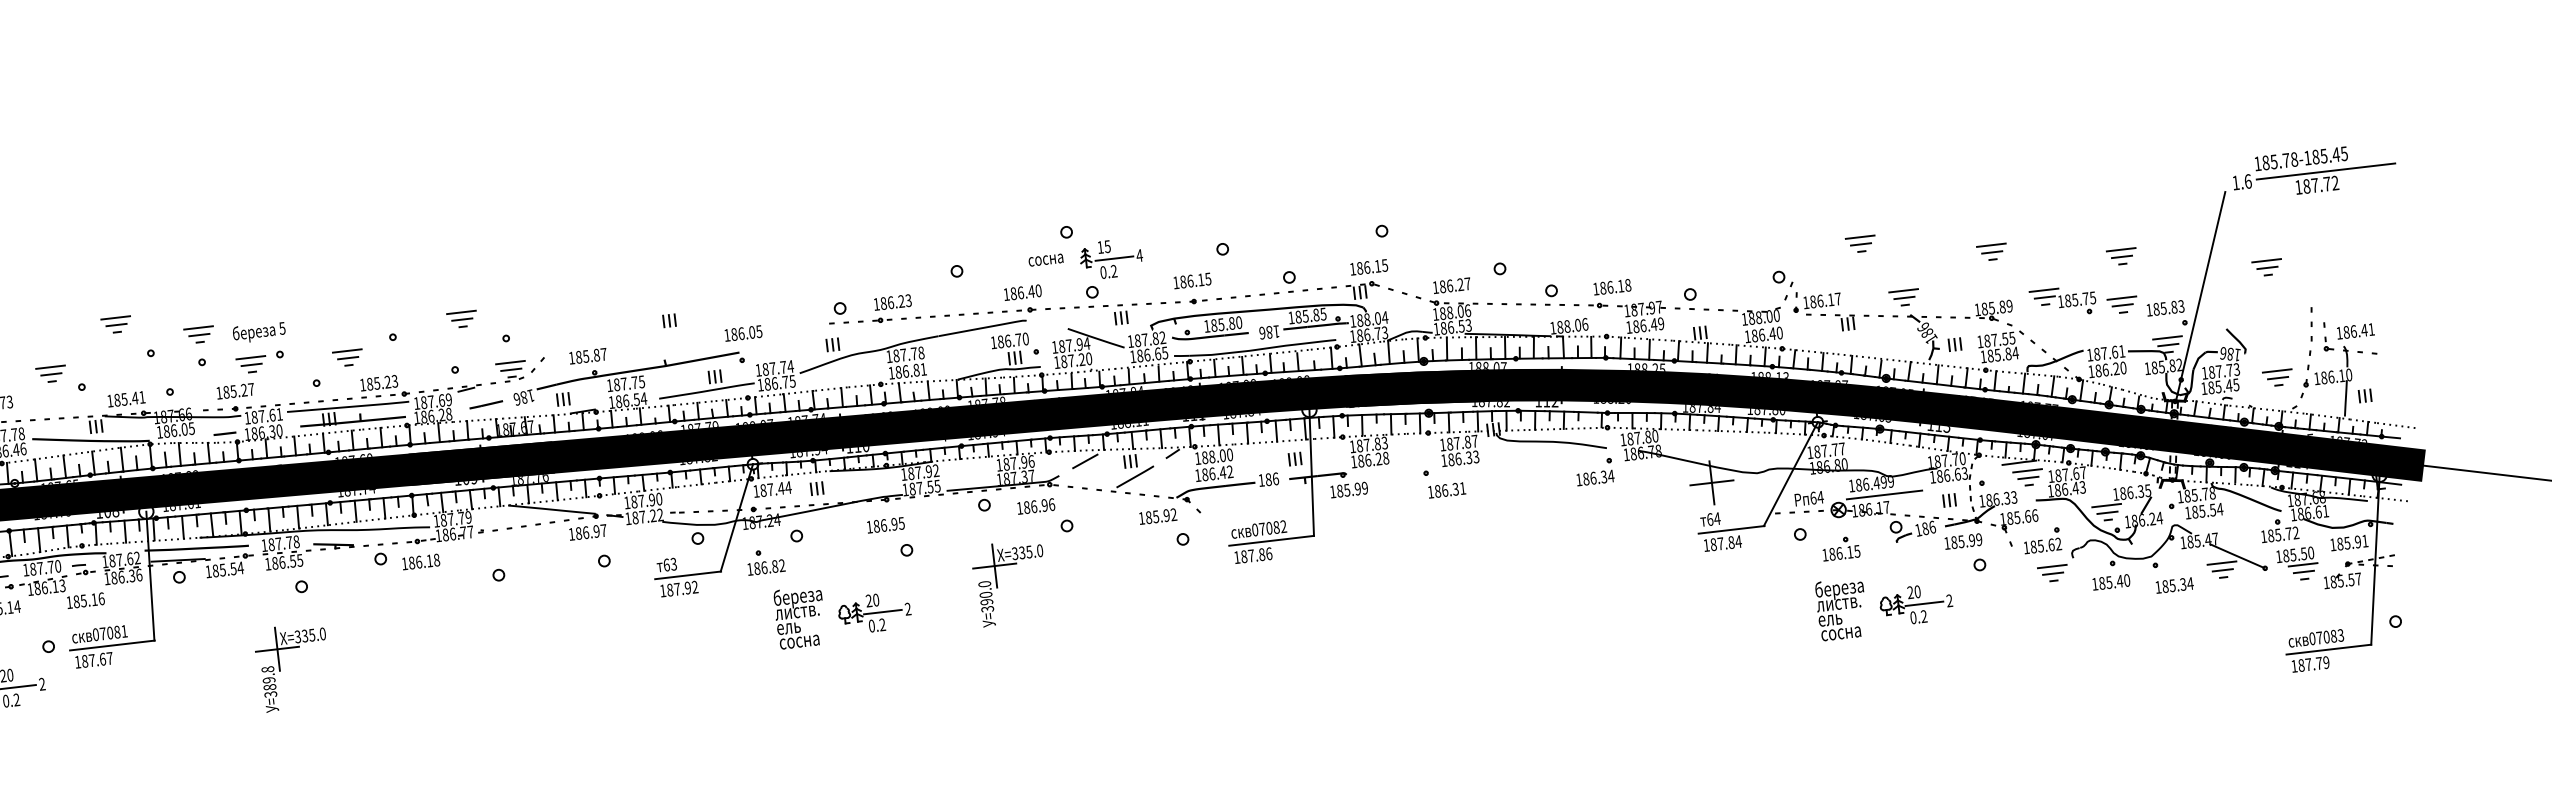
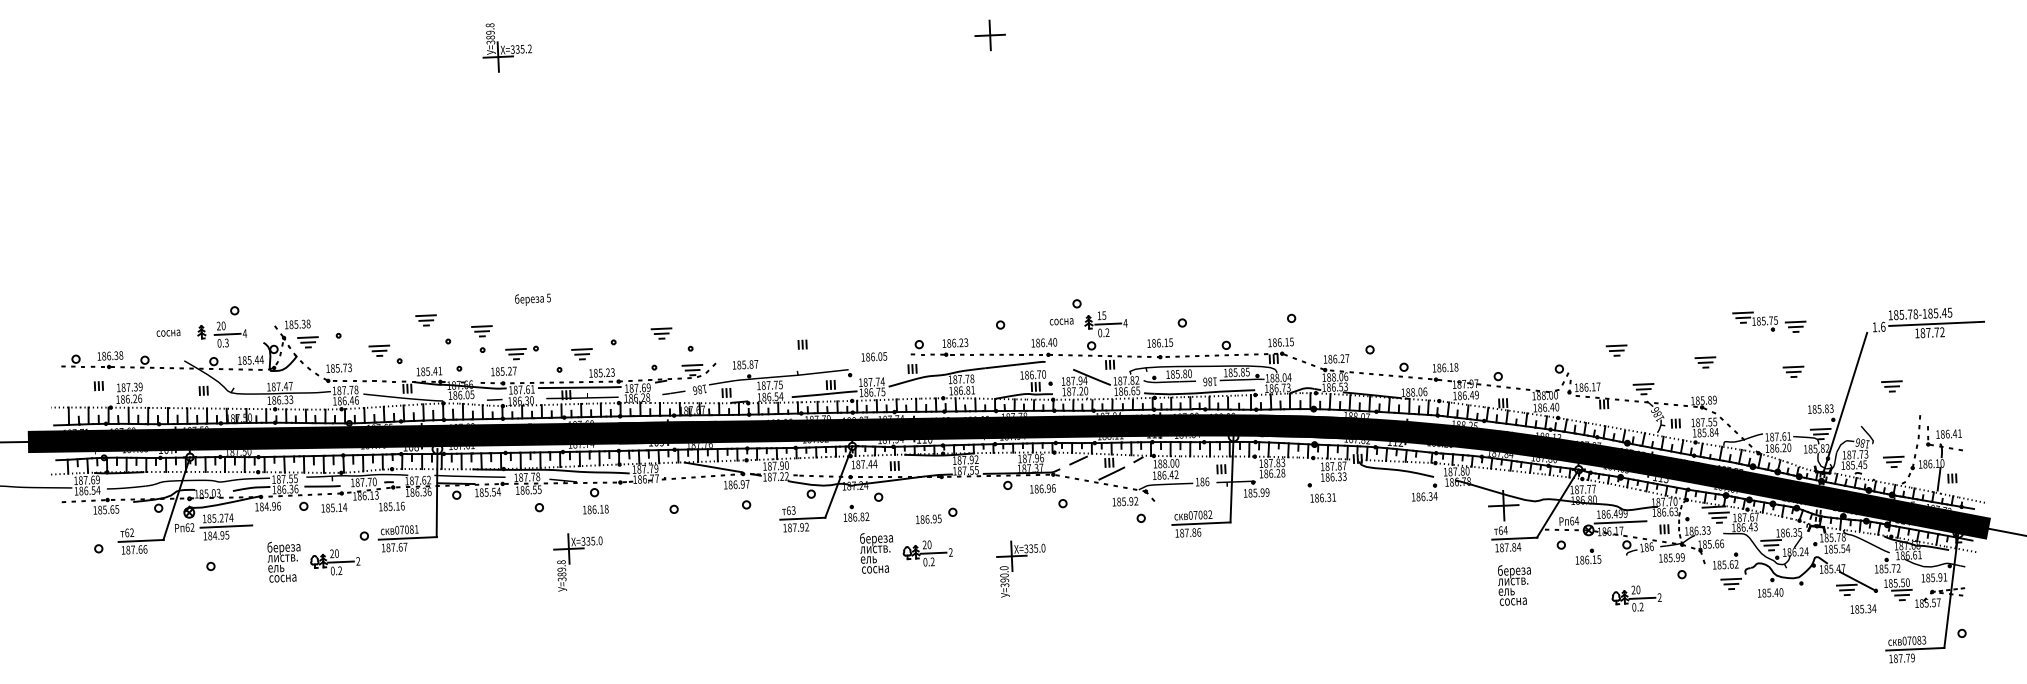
part: (2083, 300) -> (1769, 321), moved
text: (258, 332) -> (532, 299), moved
text: (743, 332) -> (874, 356), moved
text: (885, 525) -> (928, 519), moved
text: (420, 561) -> (595, 509), moved
part: (998, 583) -> (1013, 568), moved
text: (2174, 584) -> (1863, 608), moved
text: (1841, 609) -> (1514, 585), moved
part: (281, 668) -> (570, 562), moved

